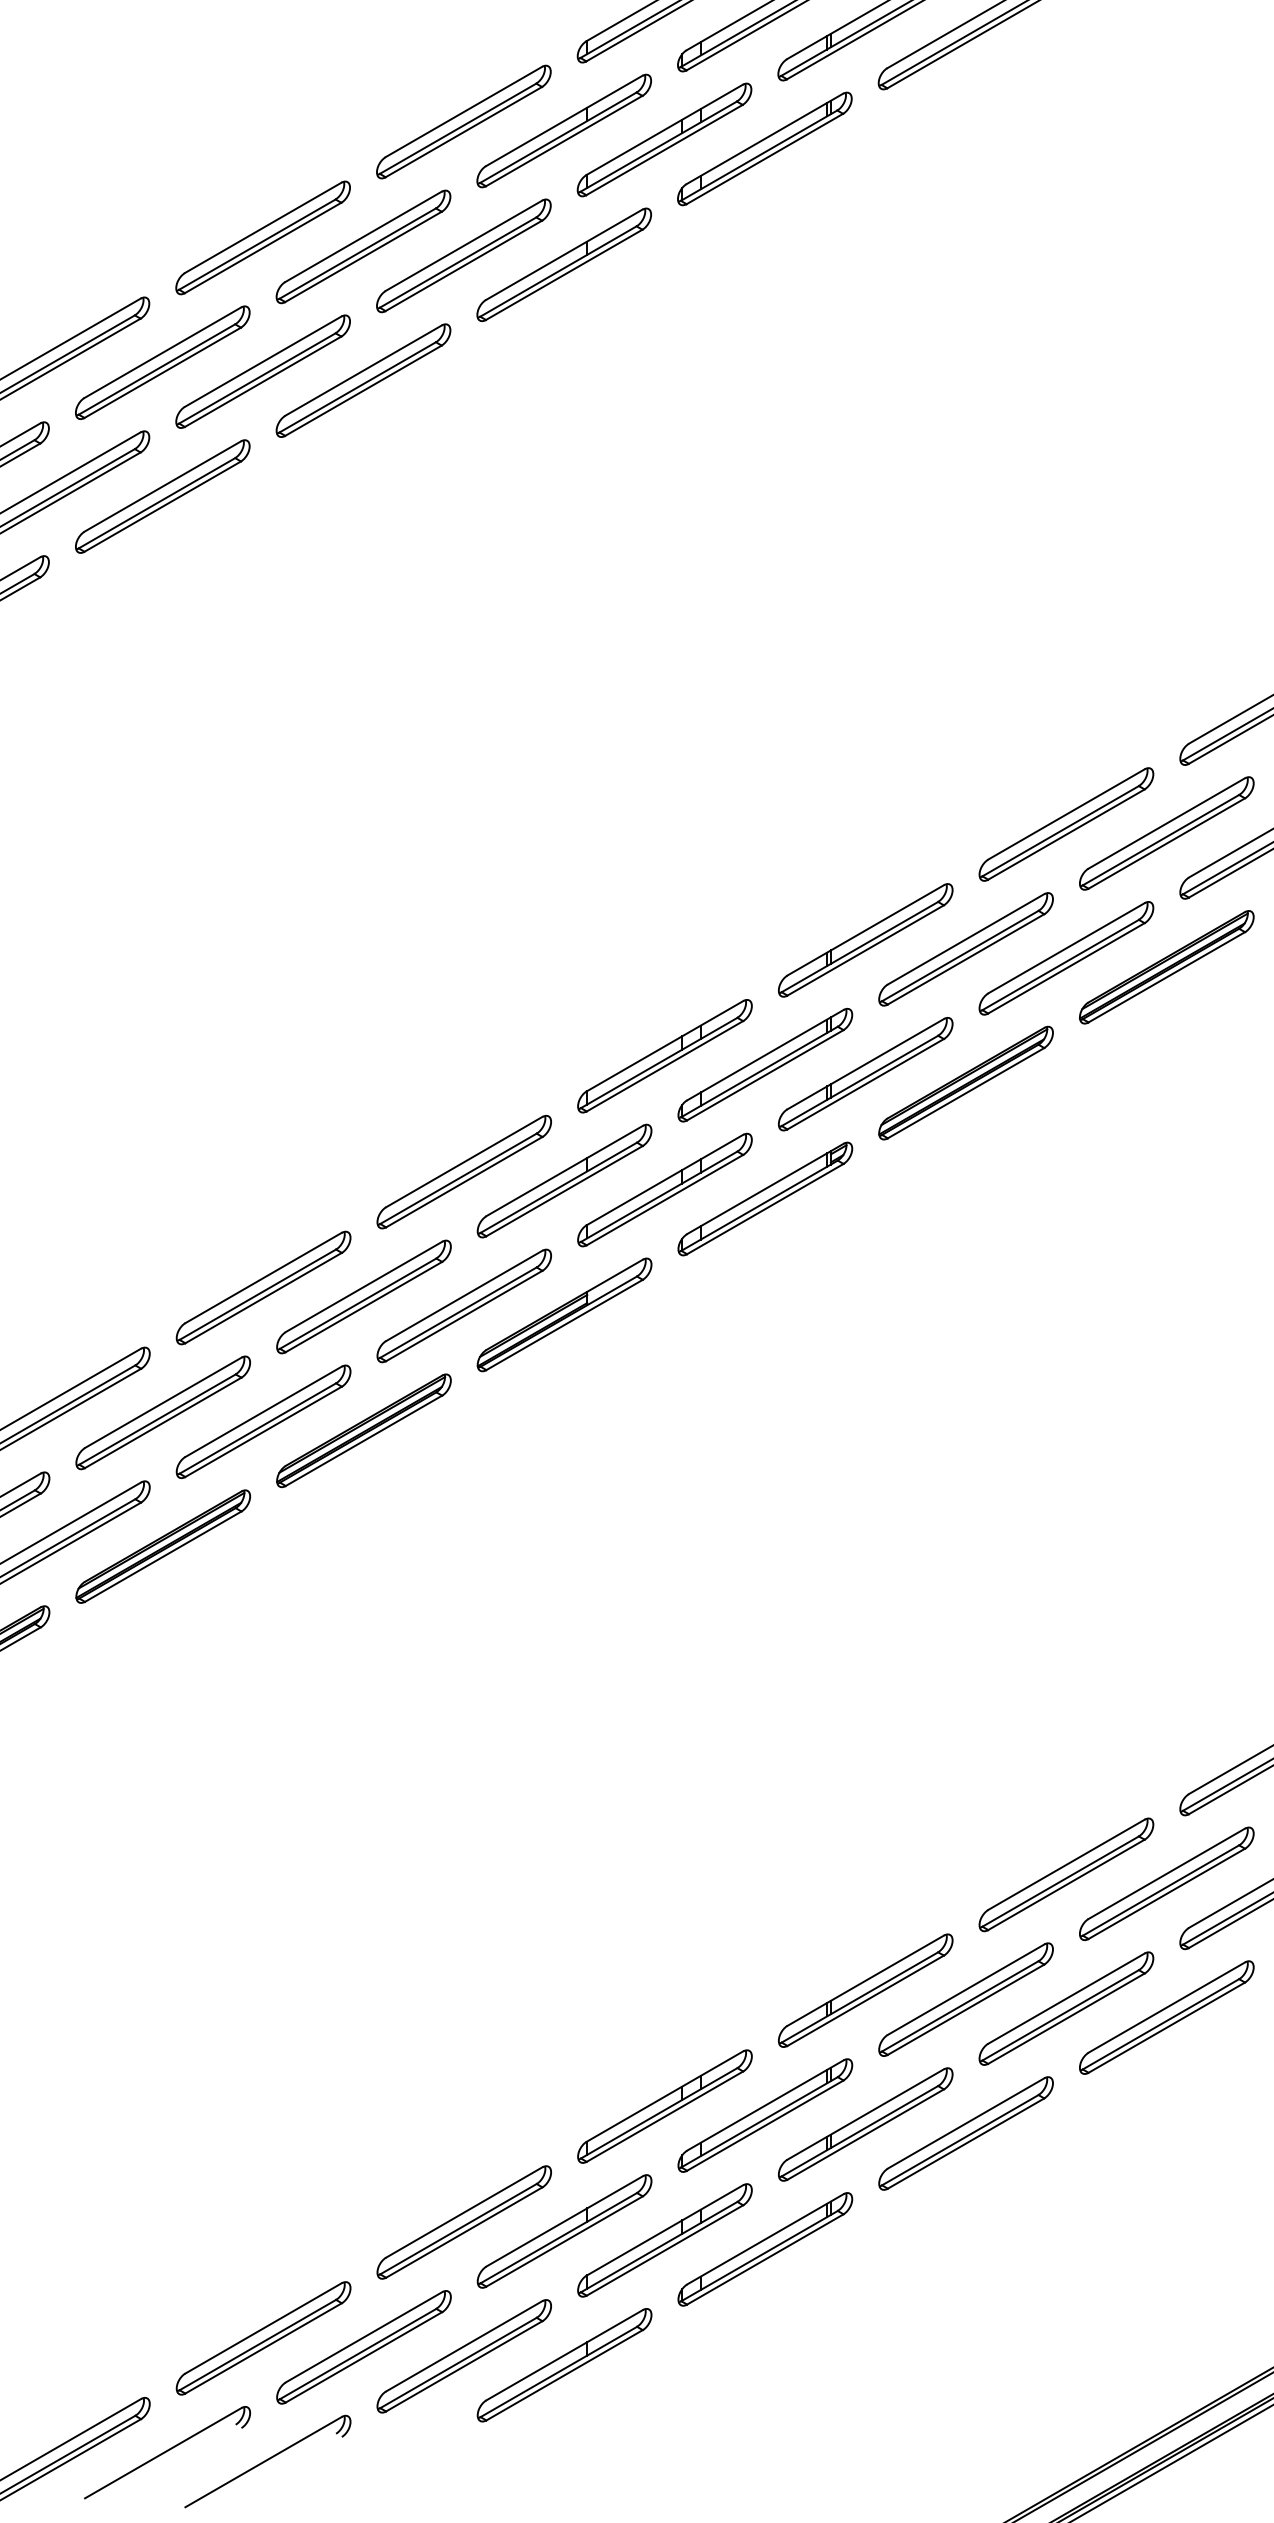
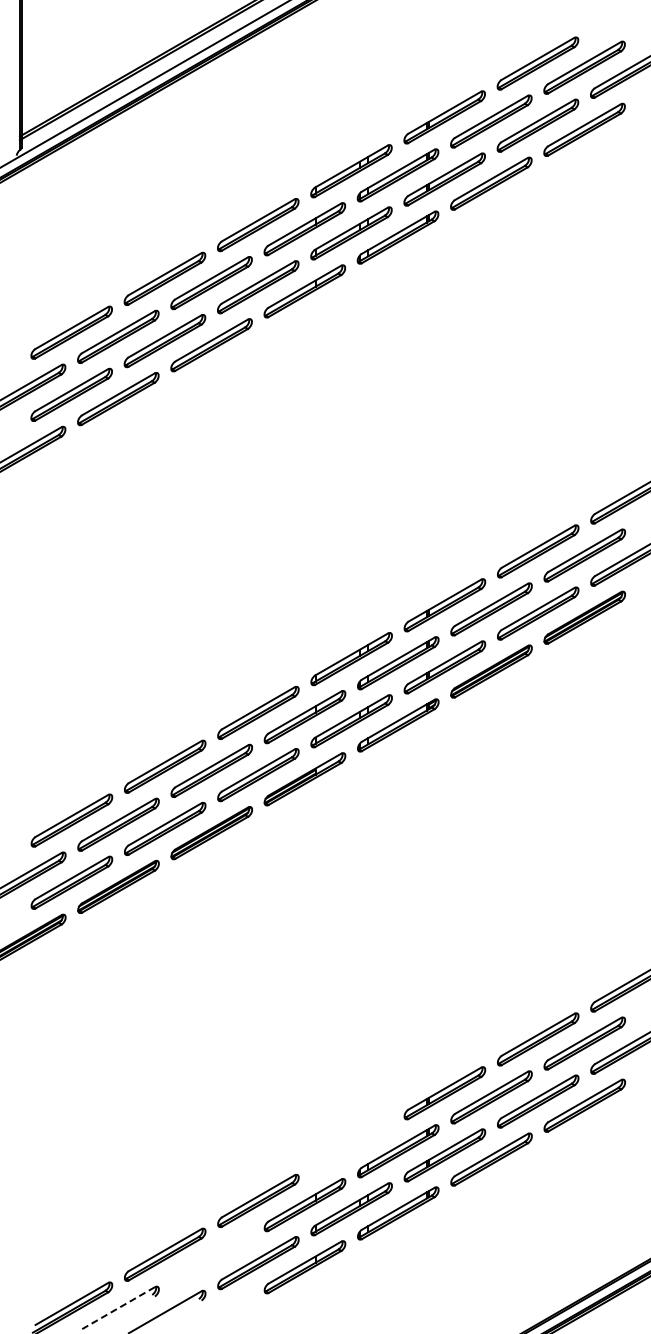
part: (664, 2107) -> (351, 1147), removed
part: (363, 2346) -> (211, 1258), removed
line: (163, 2453) -> (118, 1308), solid -> dashed

